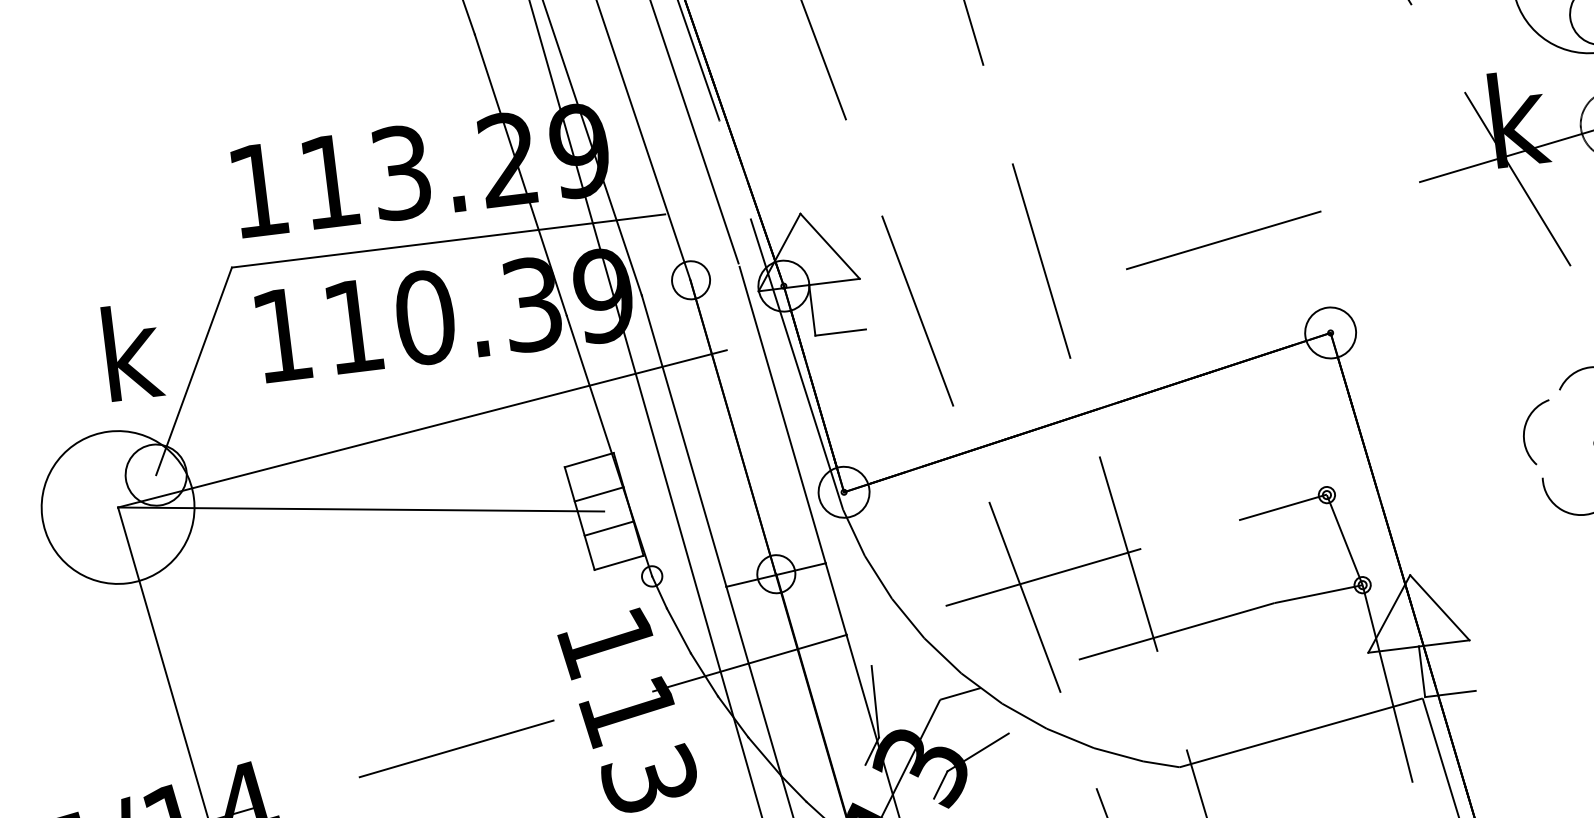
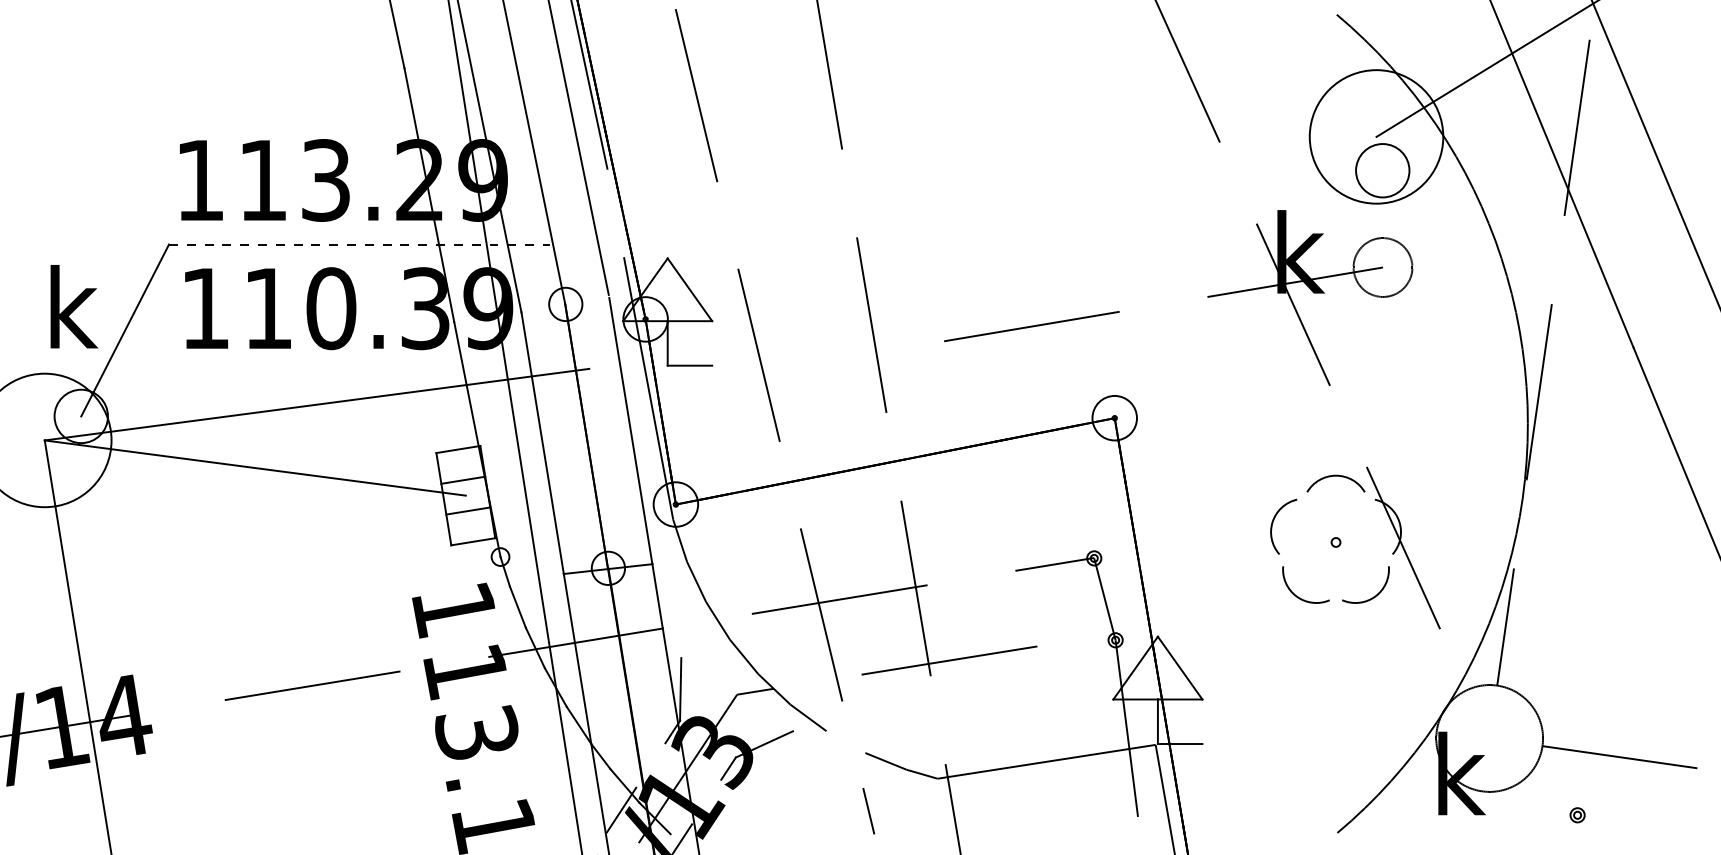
line: (448, 240) -> (359, 244), solid -> dashed
line: (1318, 594) -> (1076, 643), removed
line: (1069, 737) -> (845, 741), removed

